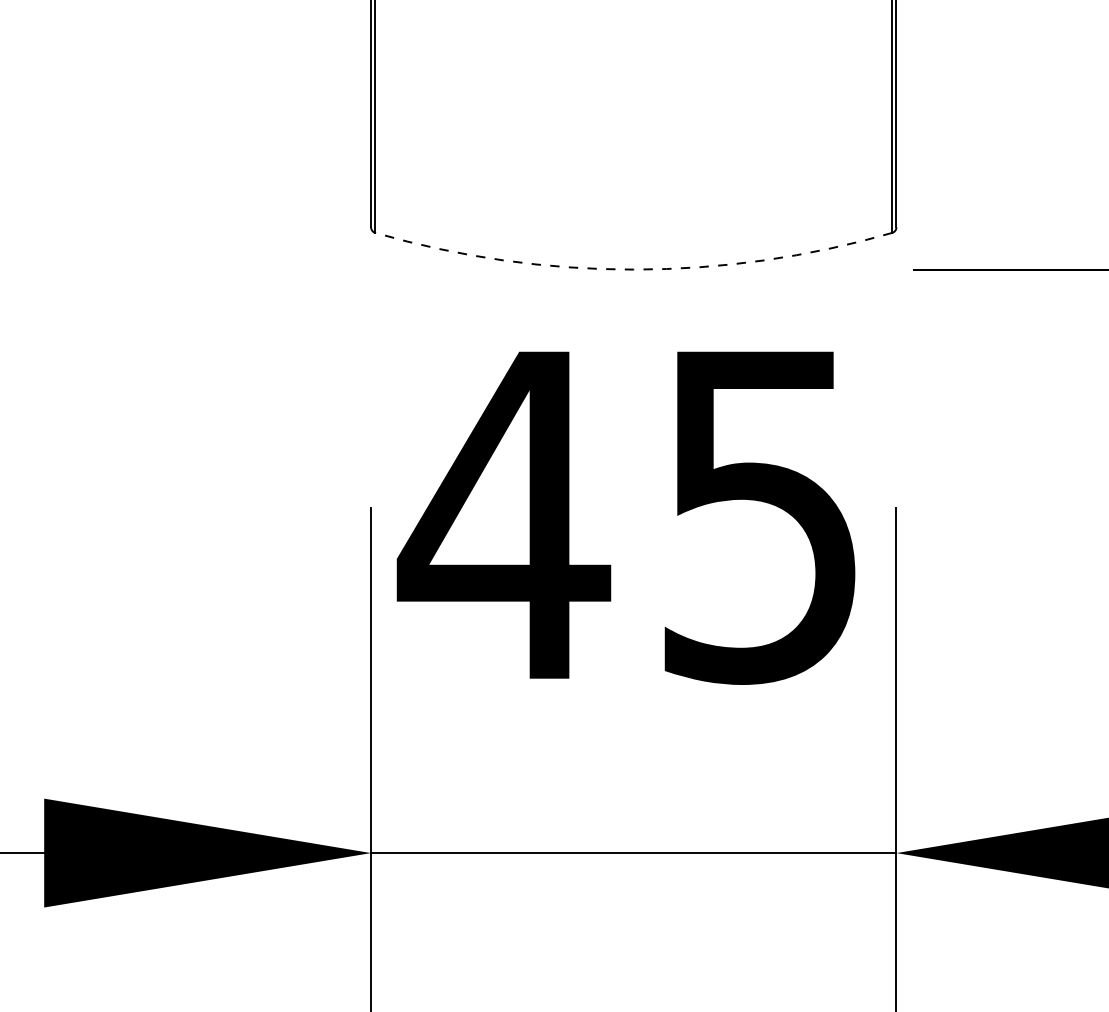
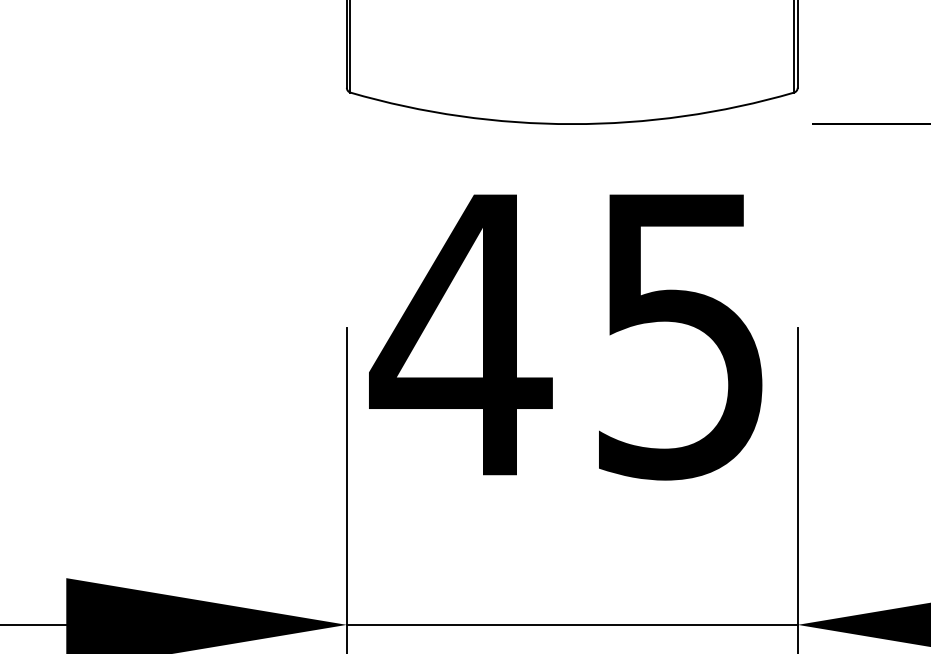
arc: (633, 269) -> (572, 124), dashed -> solid

